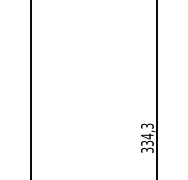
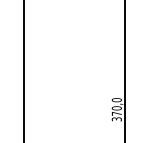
text: (147, 134) -> (116, 106), 334,3 -> 370,0

